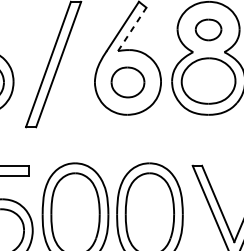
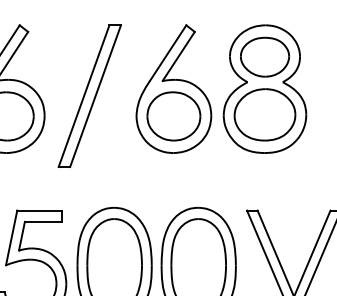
line: (132, 29) -> (178, 56), dashed -> solid
part: (208, 29) -> (264, 56), size x1.67
part: (127, 82) -> (173, 116), size x1.43

